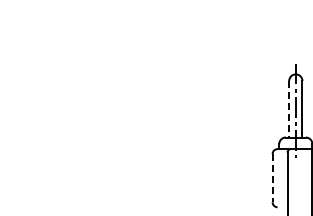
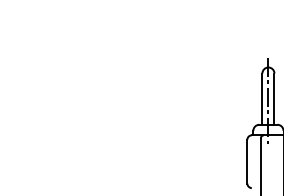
line: (289, 109) -> (262, 99), dashed -> solid
line: (272, 178) -> (247, 161), dashed -> solid

